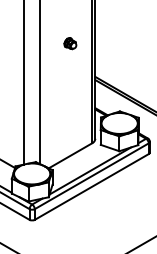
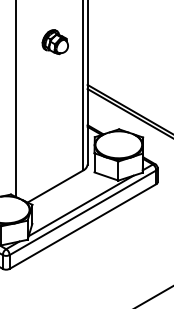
part: (70, 43) -> (55, 41), size x1.67

